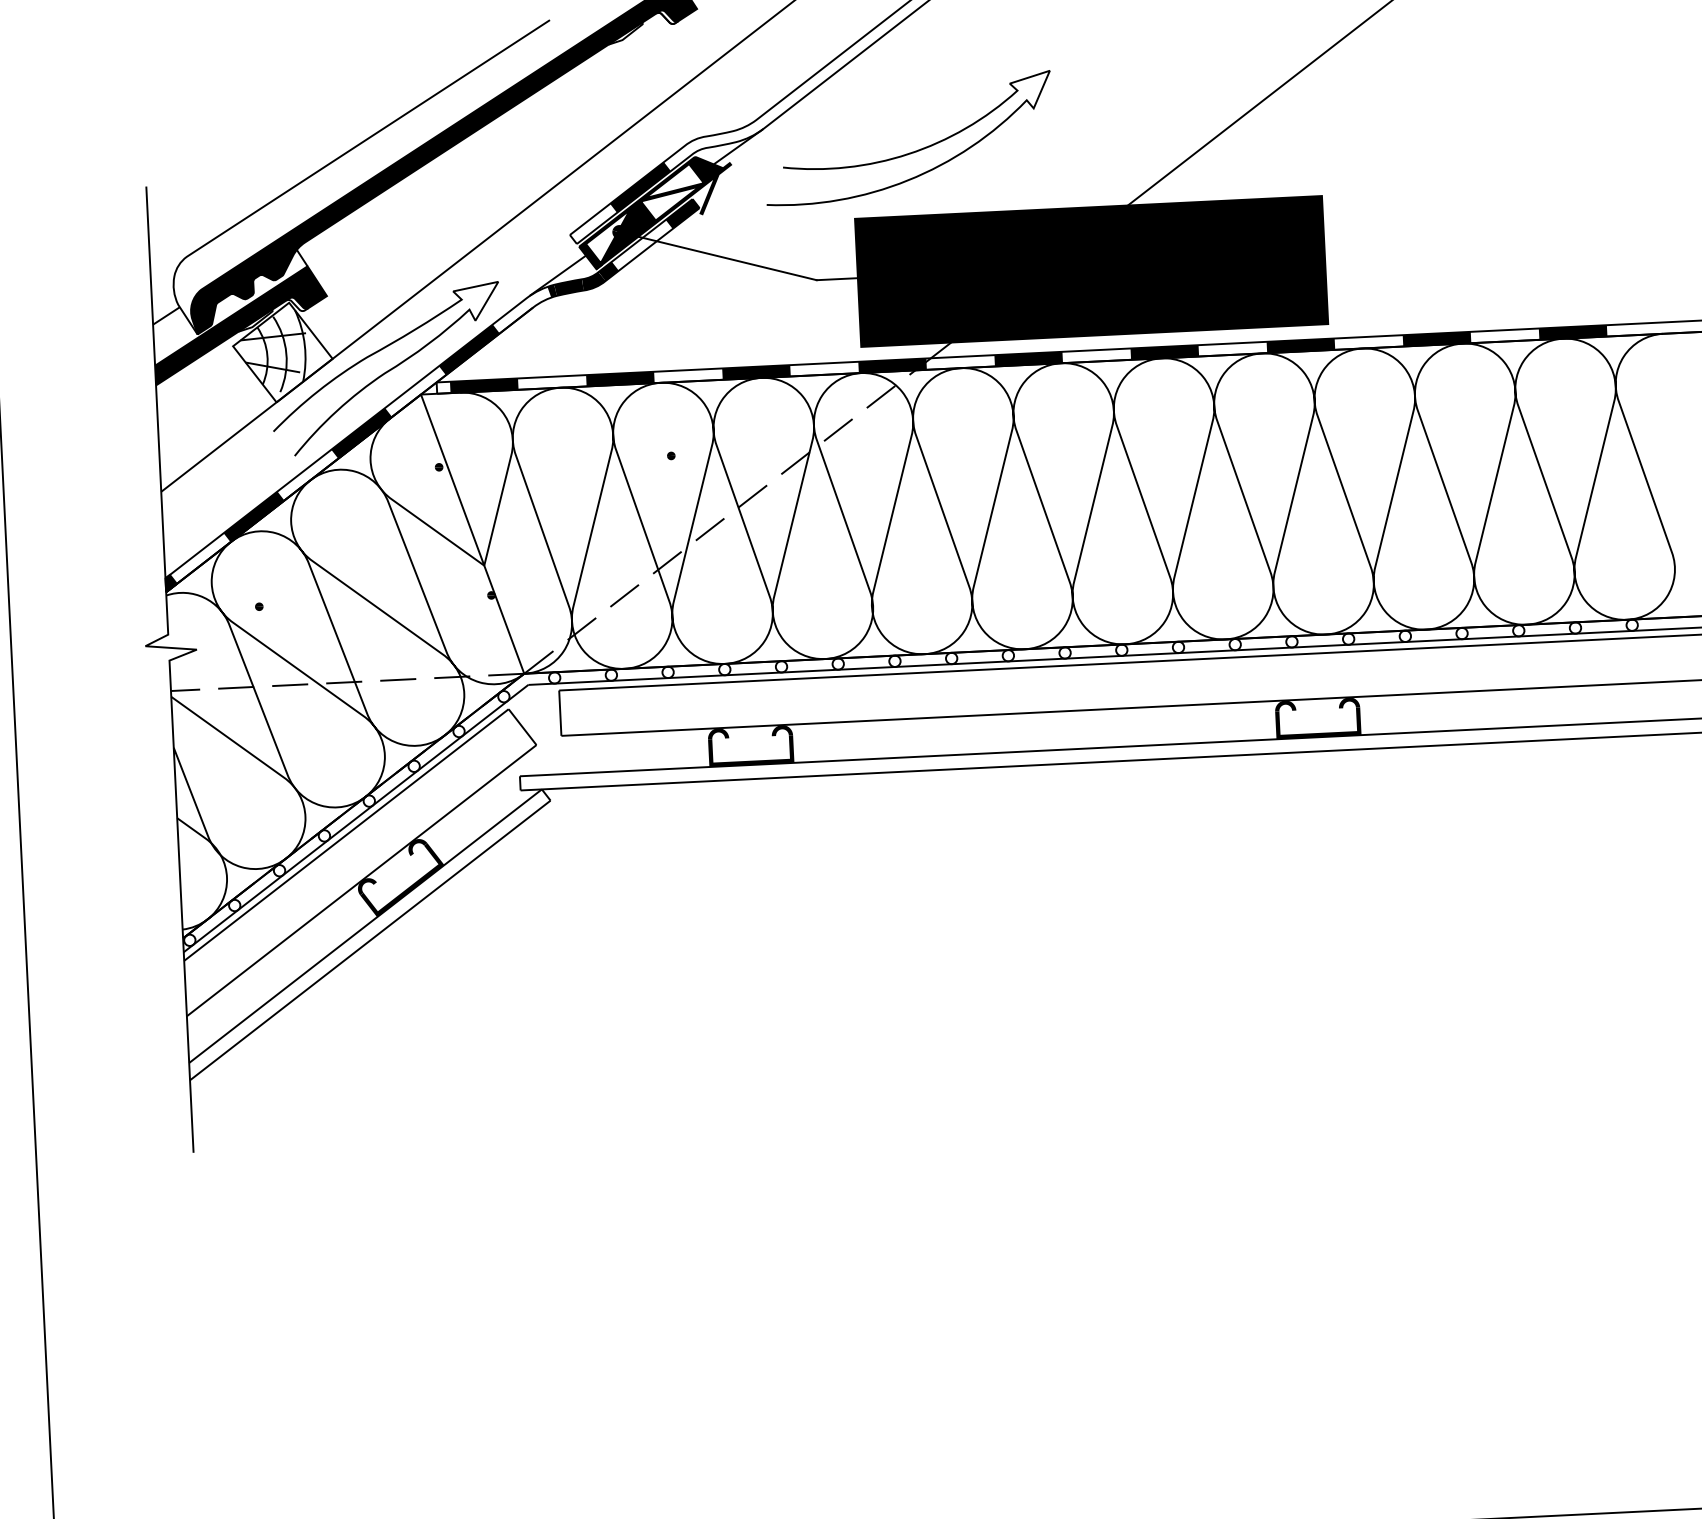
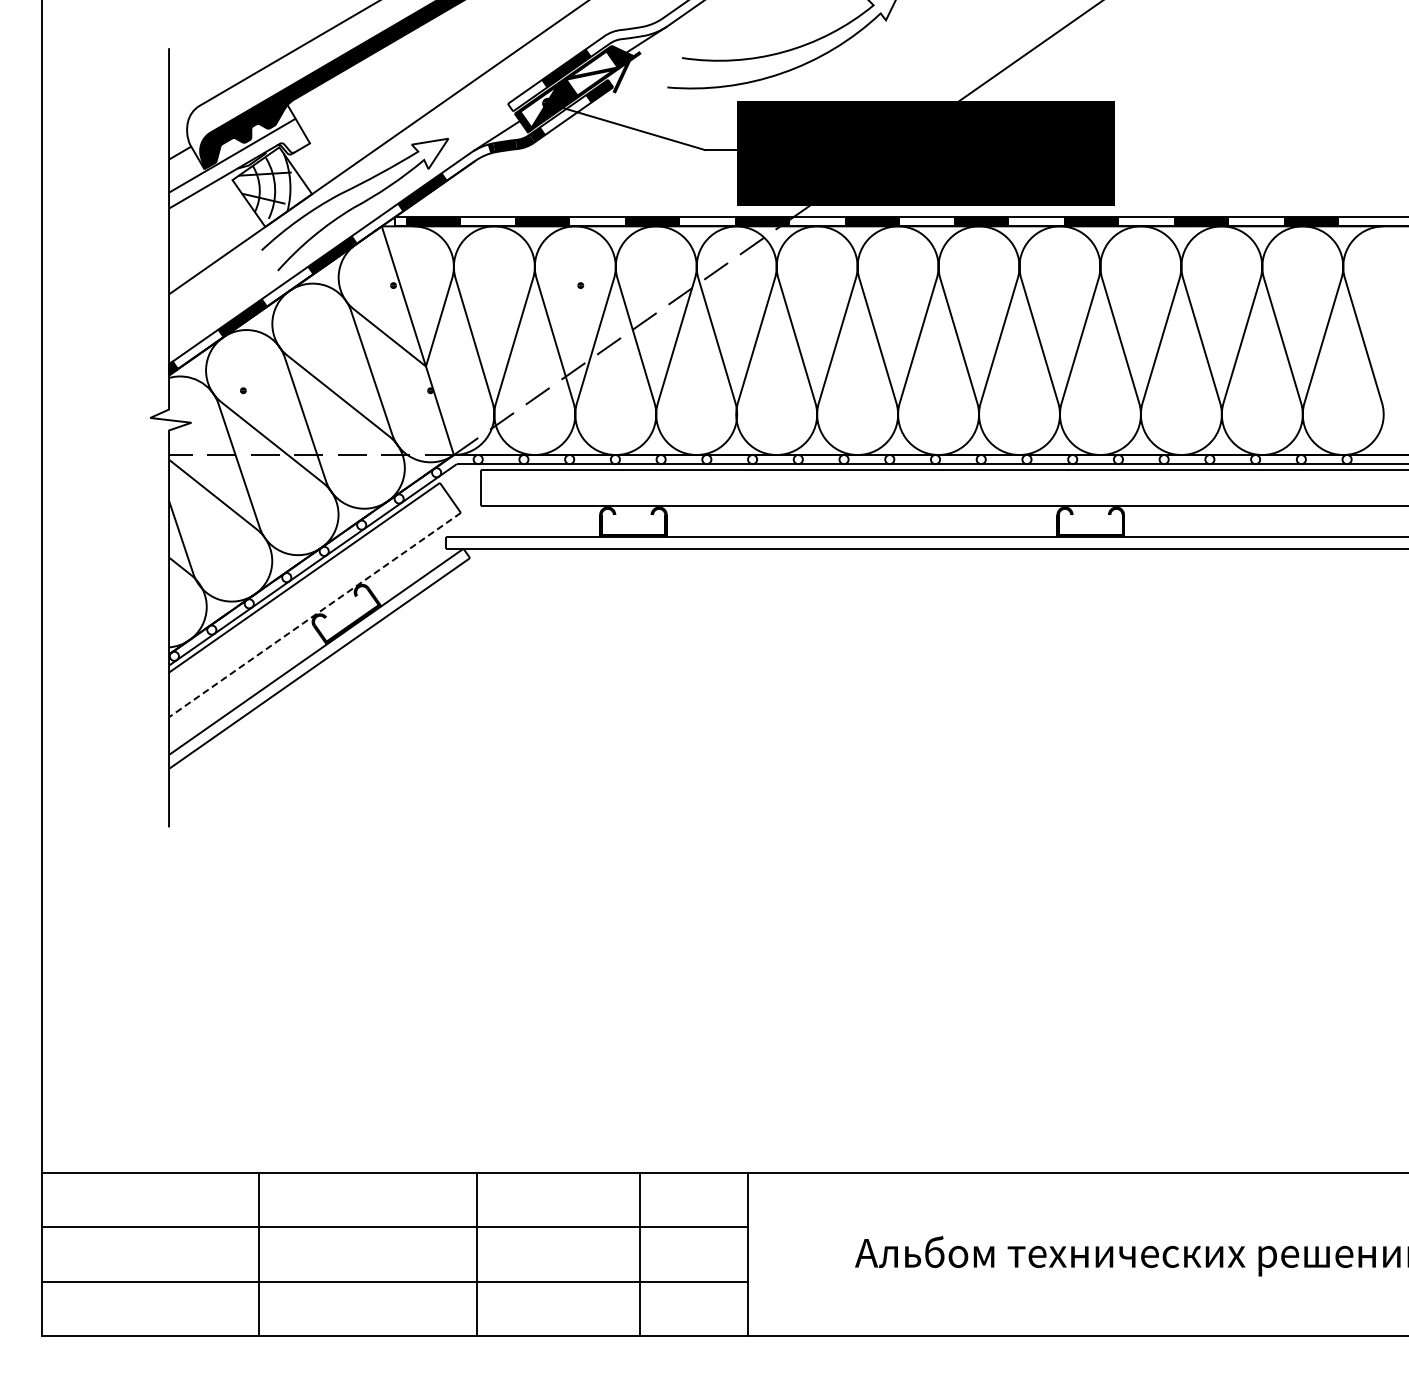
fill: (240, 325) -> (239, 163), removed
line: (361, 881) -> (314, 615), solid -> dashed

